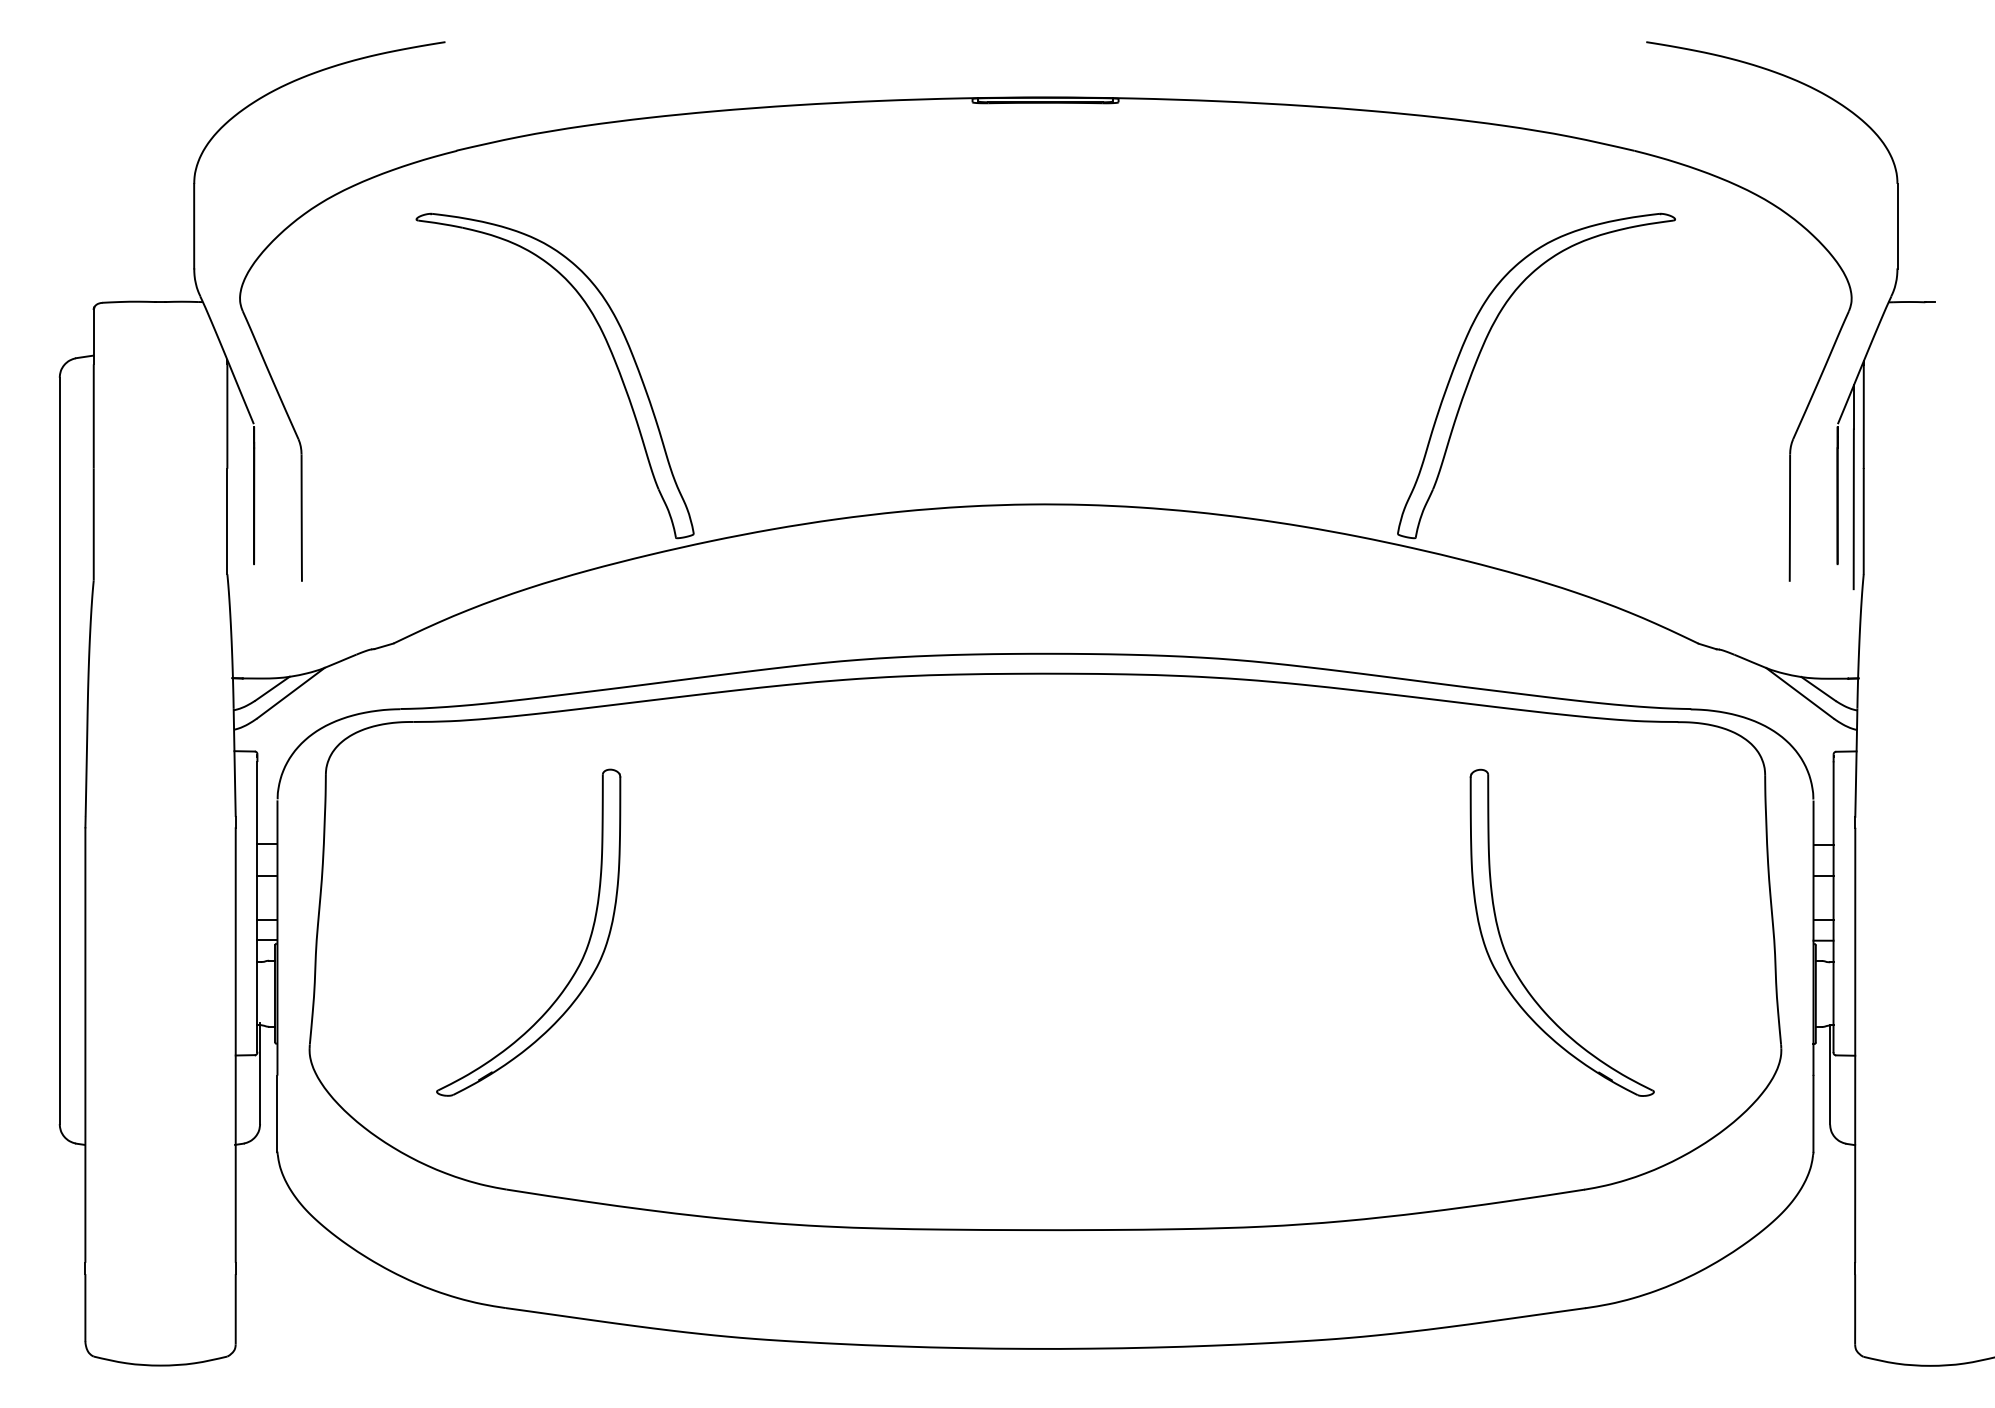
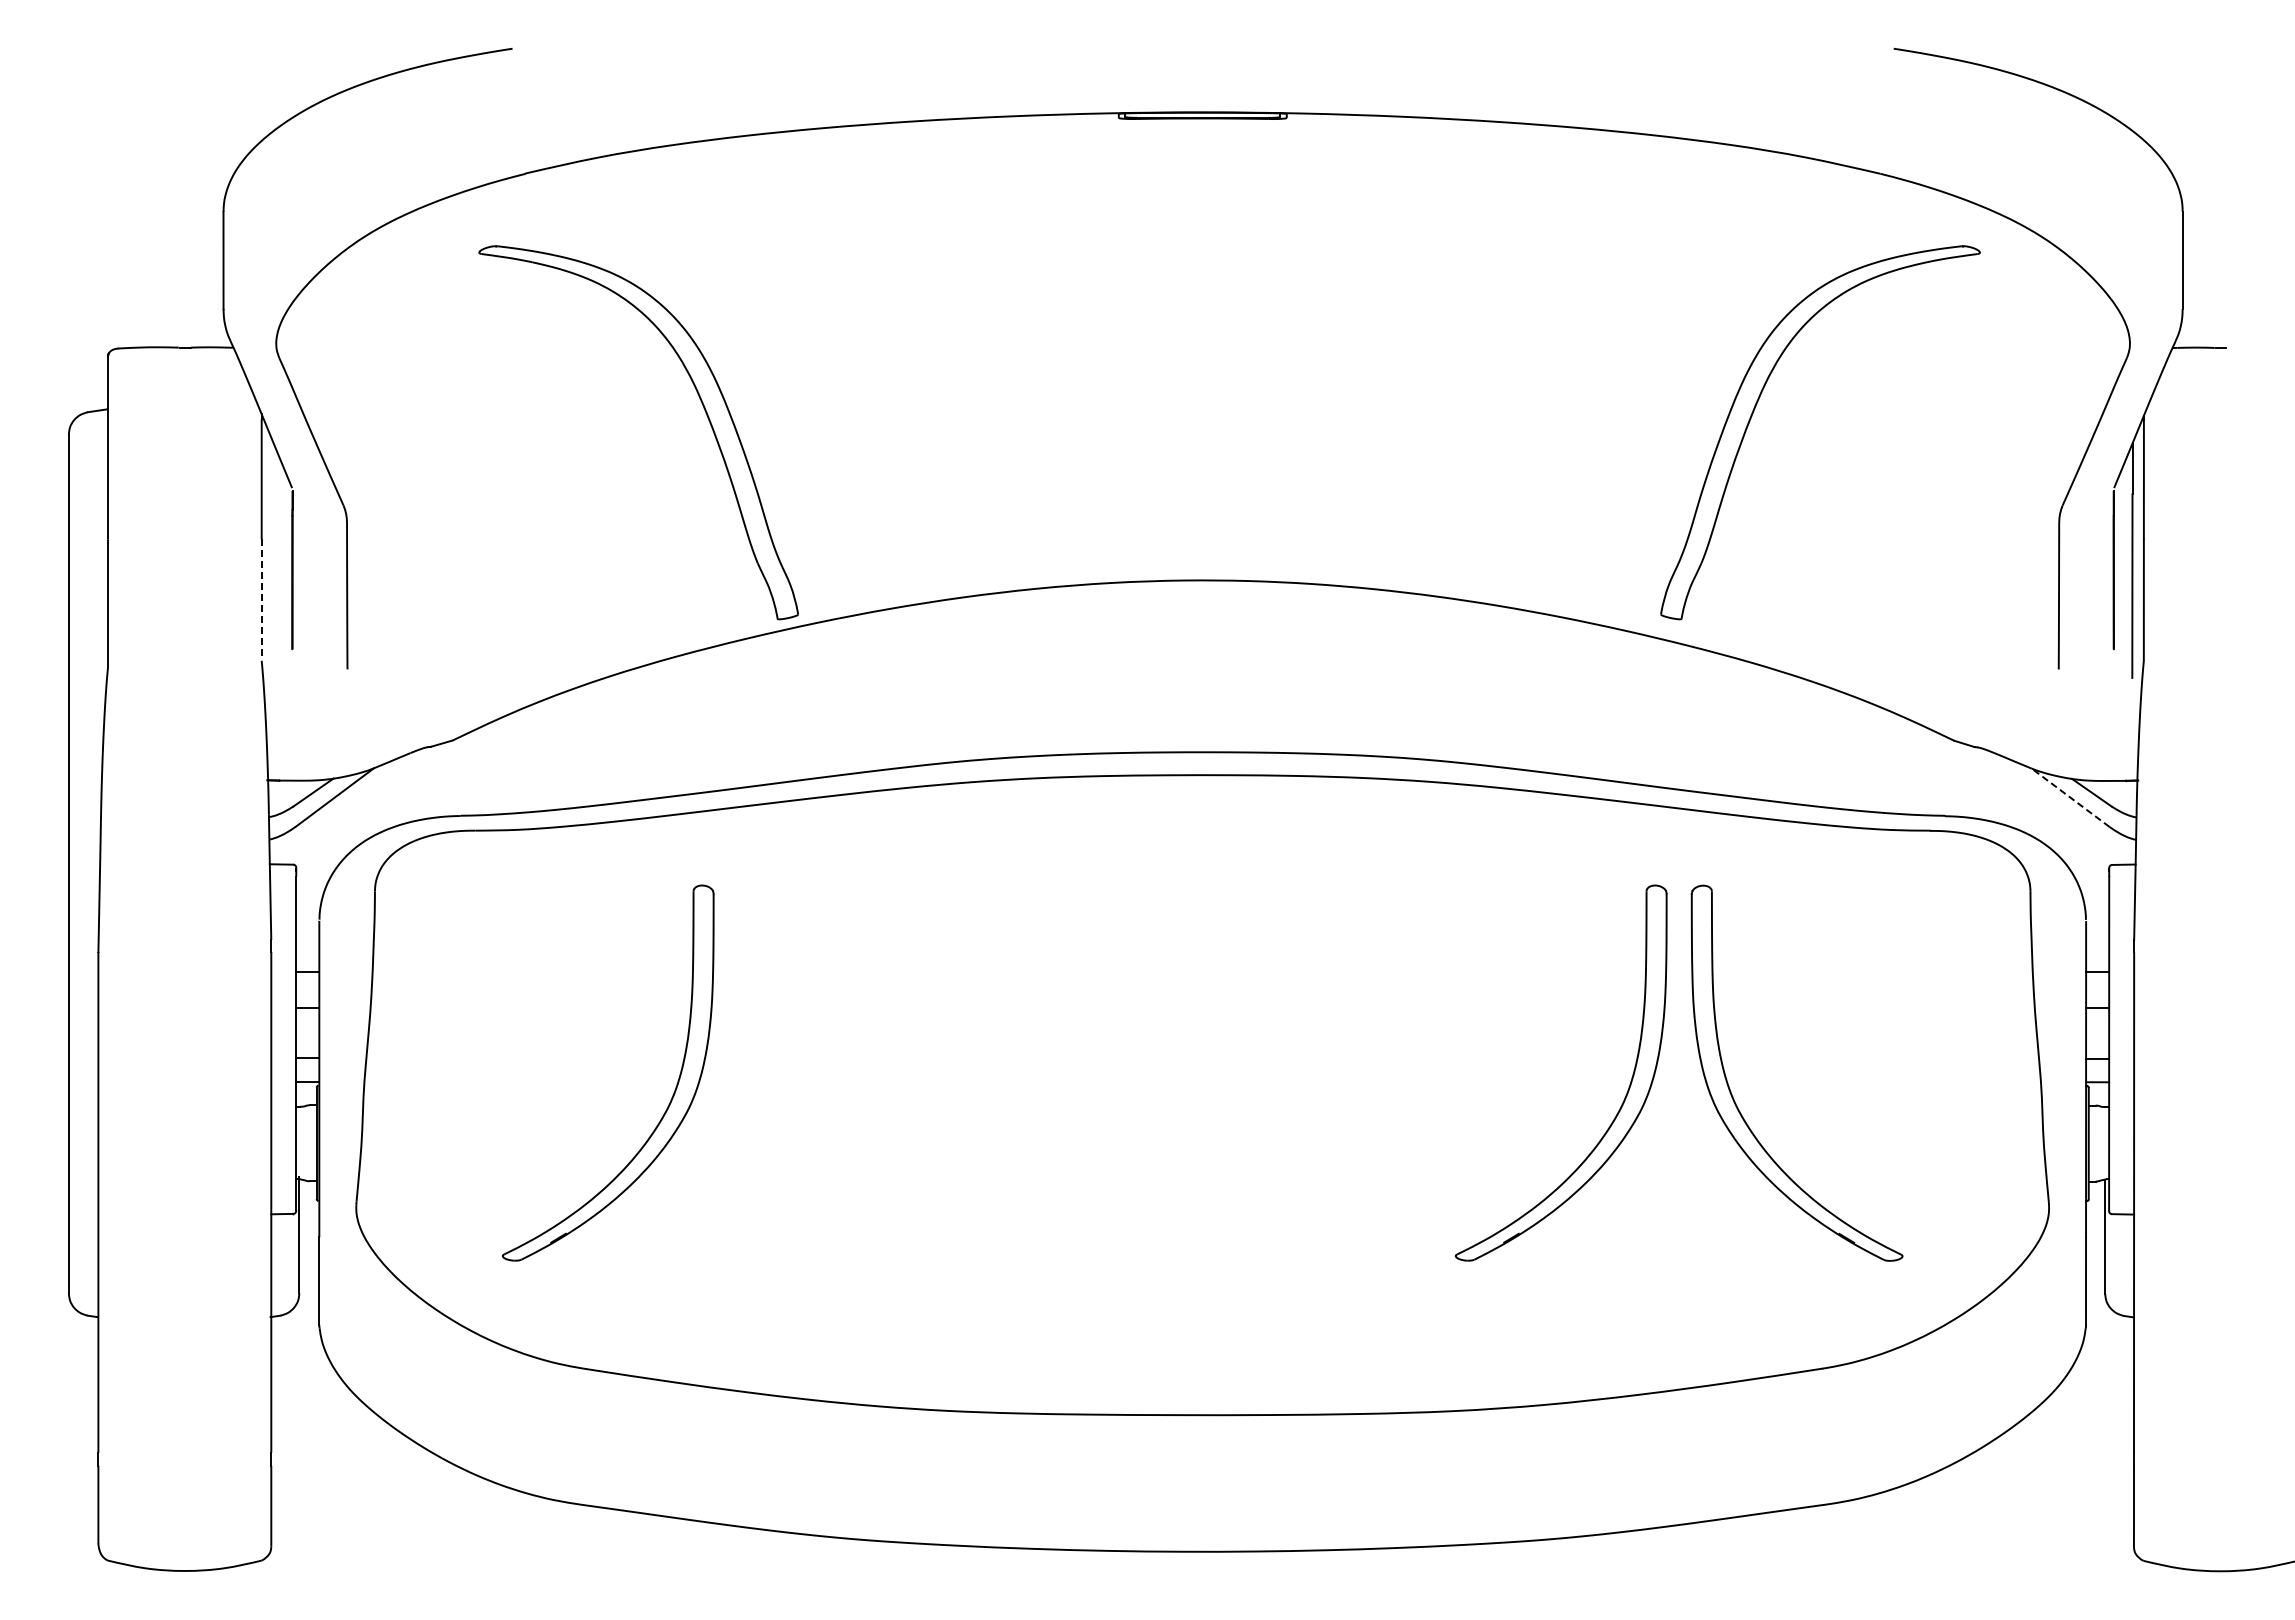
part: (1481, 351) -> (1757, 404), moved
line: (227, 521) -> (261, 600), solid -> dashed
line: (1799, 693) -> (2070, 797), solid -> dashed
part: (1411, 955) -> (1623, 1099), added

